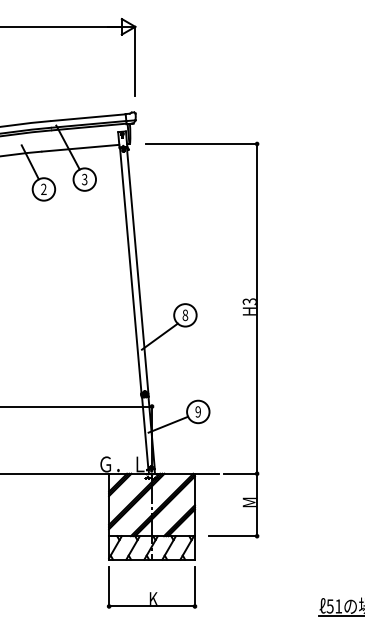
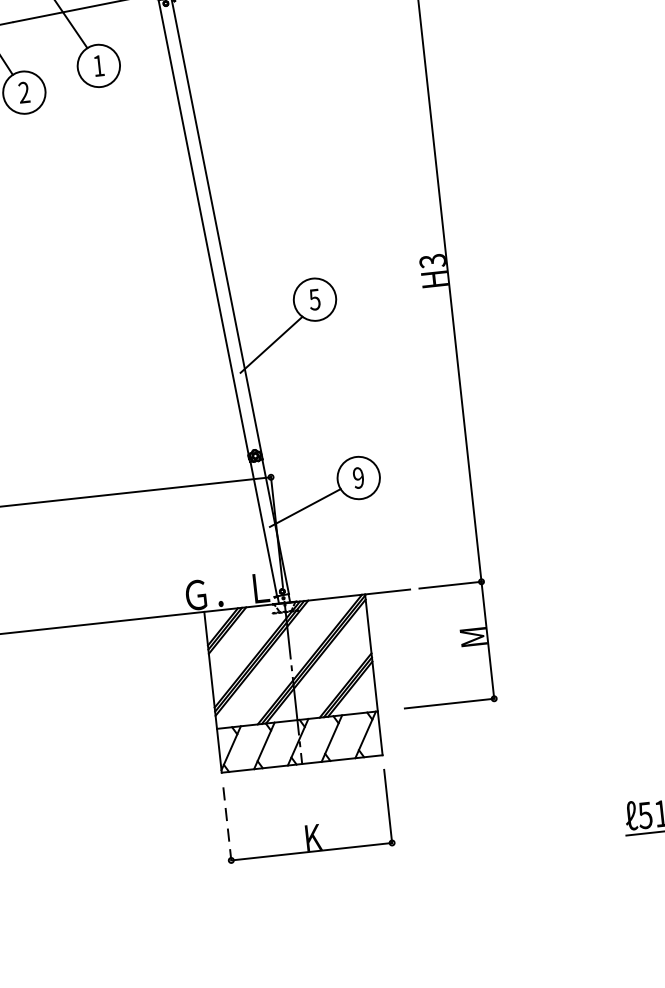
text: (84, 179) -> (98, 65), 3 -> 1
text: (185, 314) -> (314, 298), 8 -> 5
line: (109, 587) -> (228, 824), solid -> dashed

